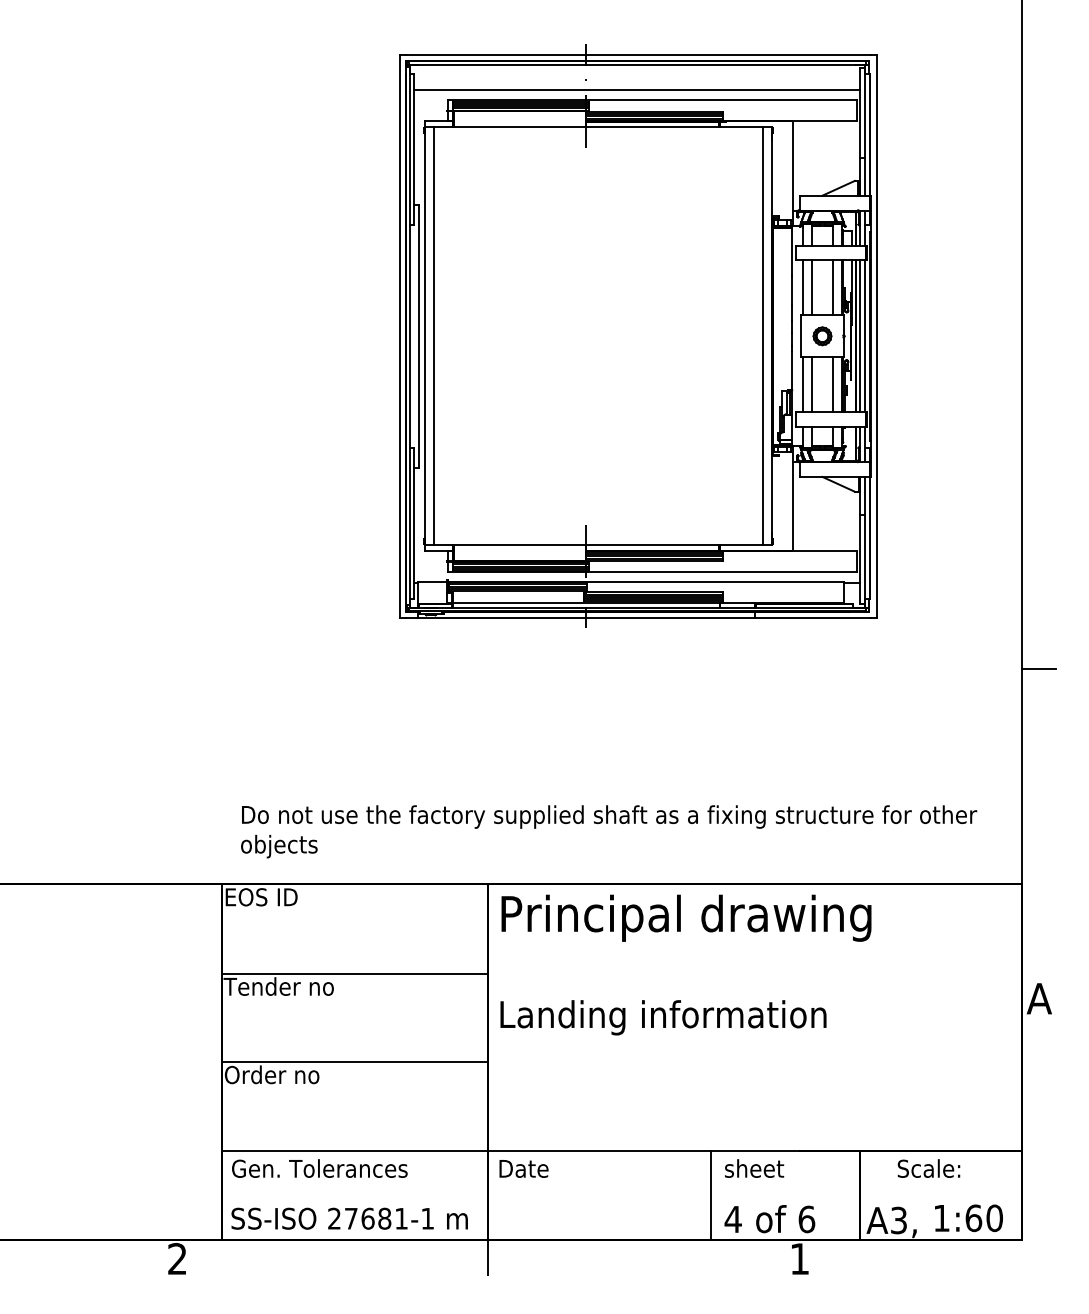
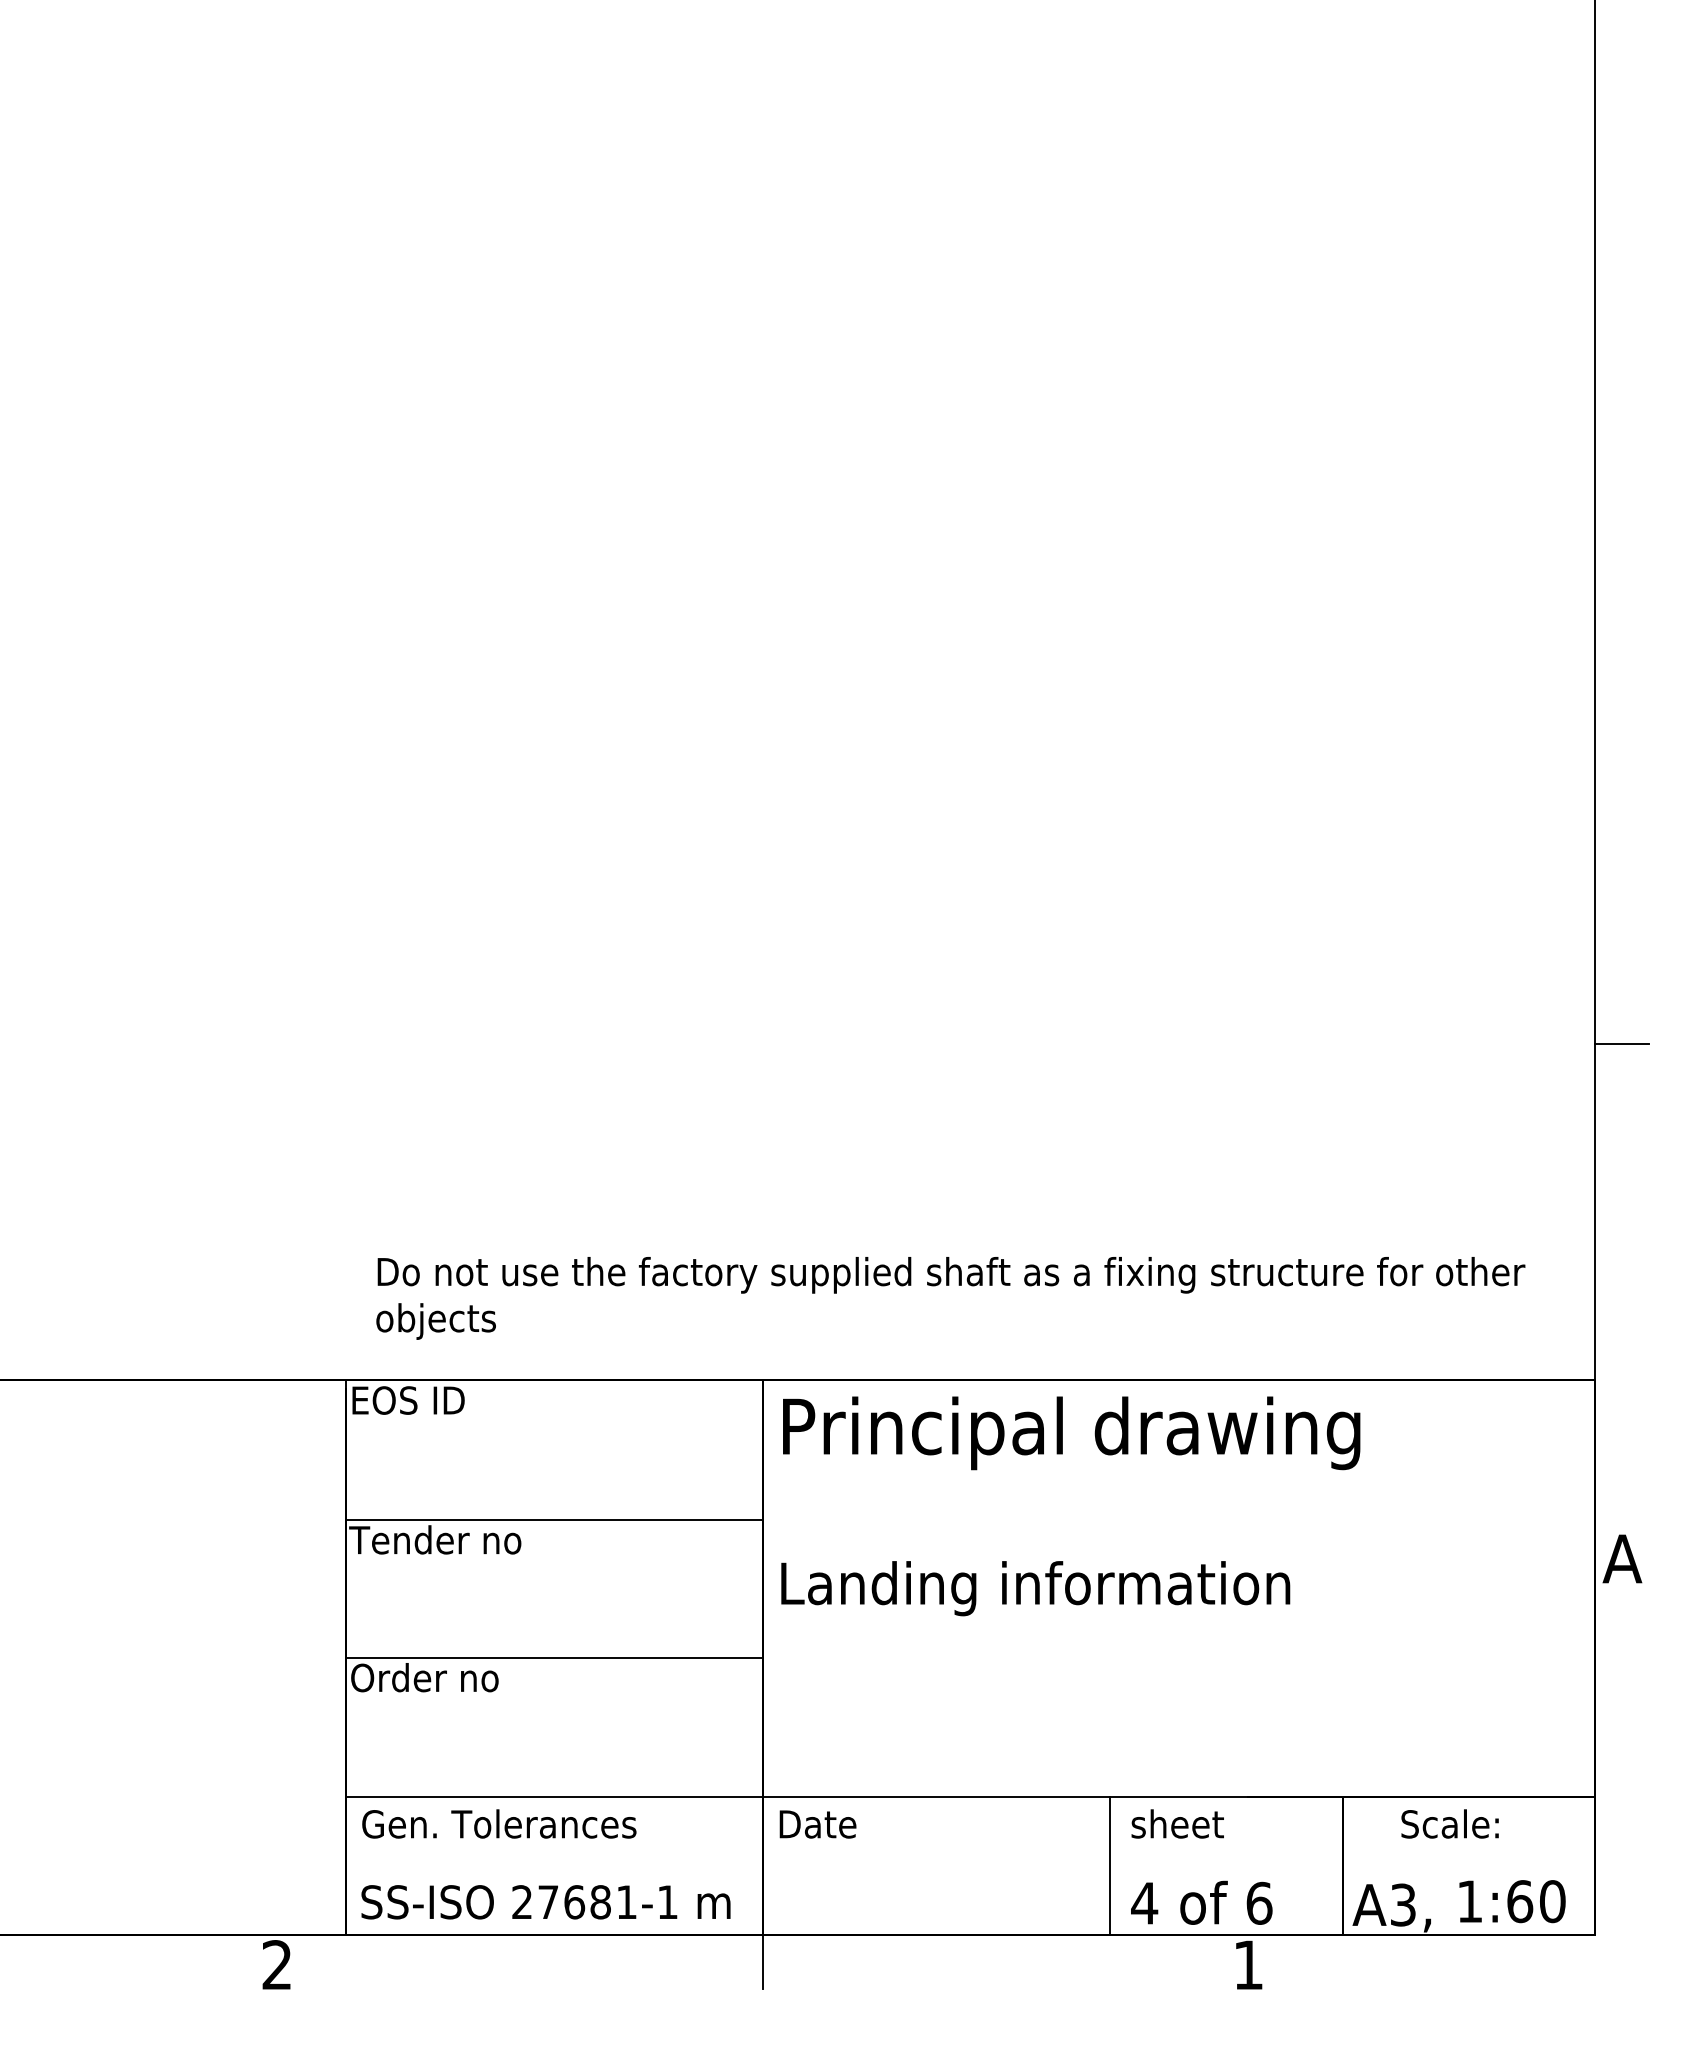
part: (638, 335) -> (996, 523), removed

